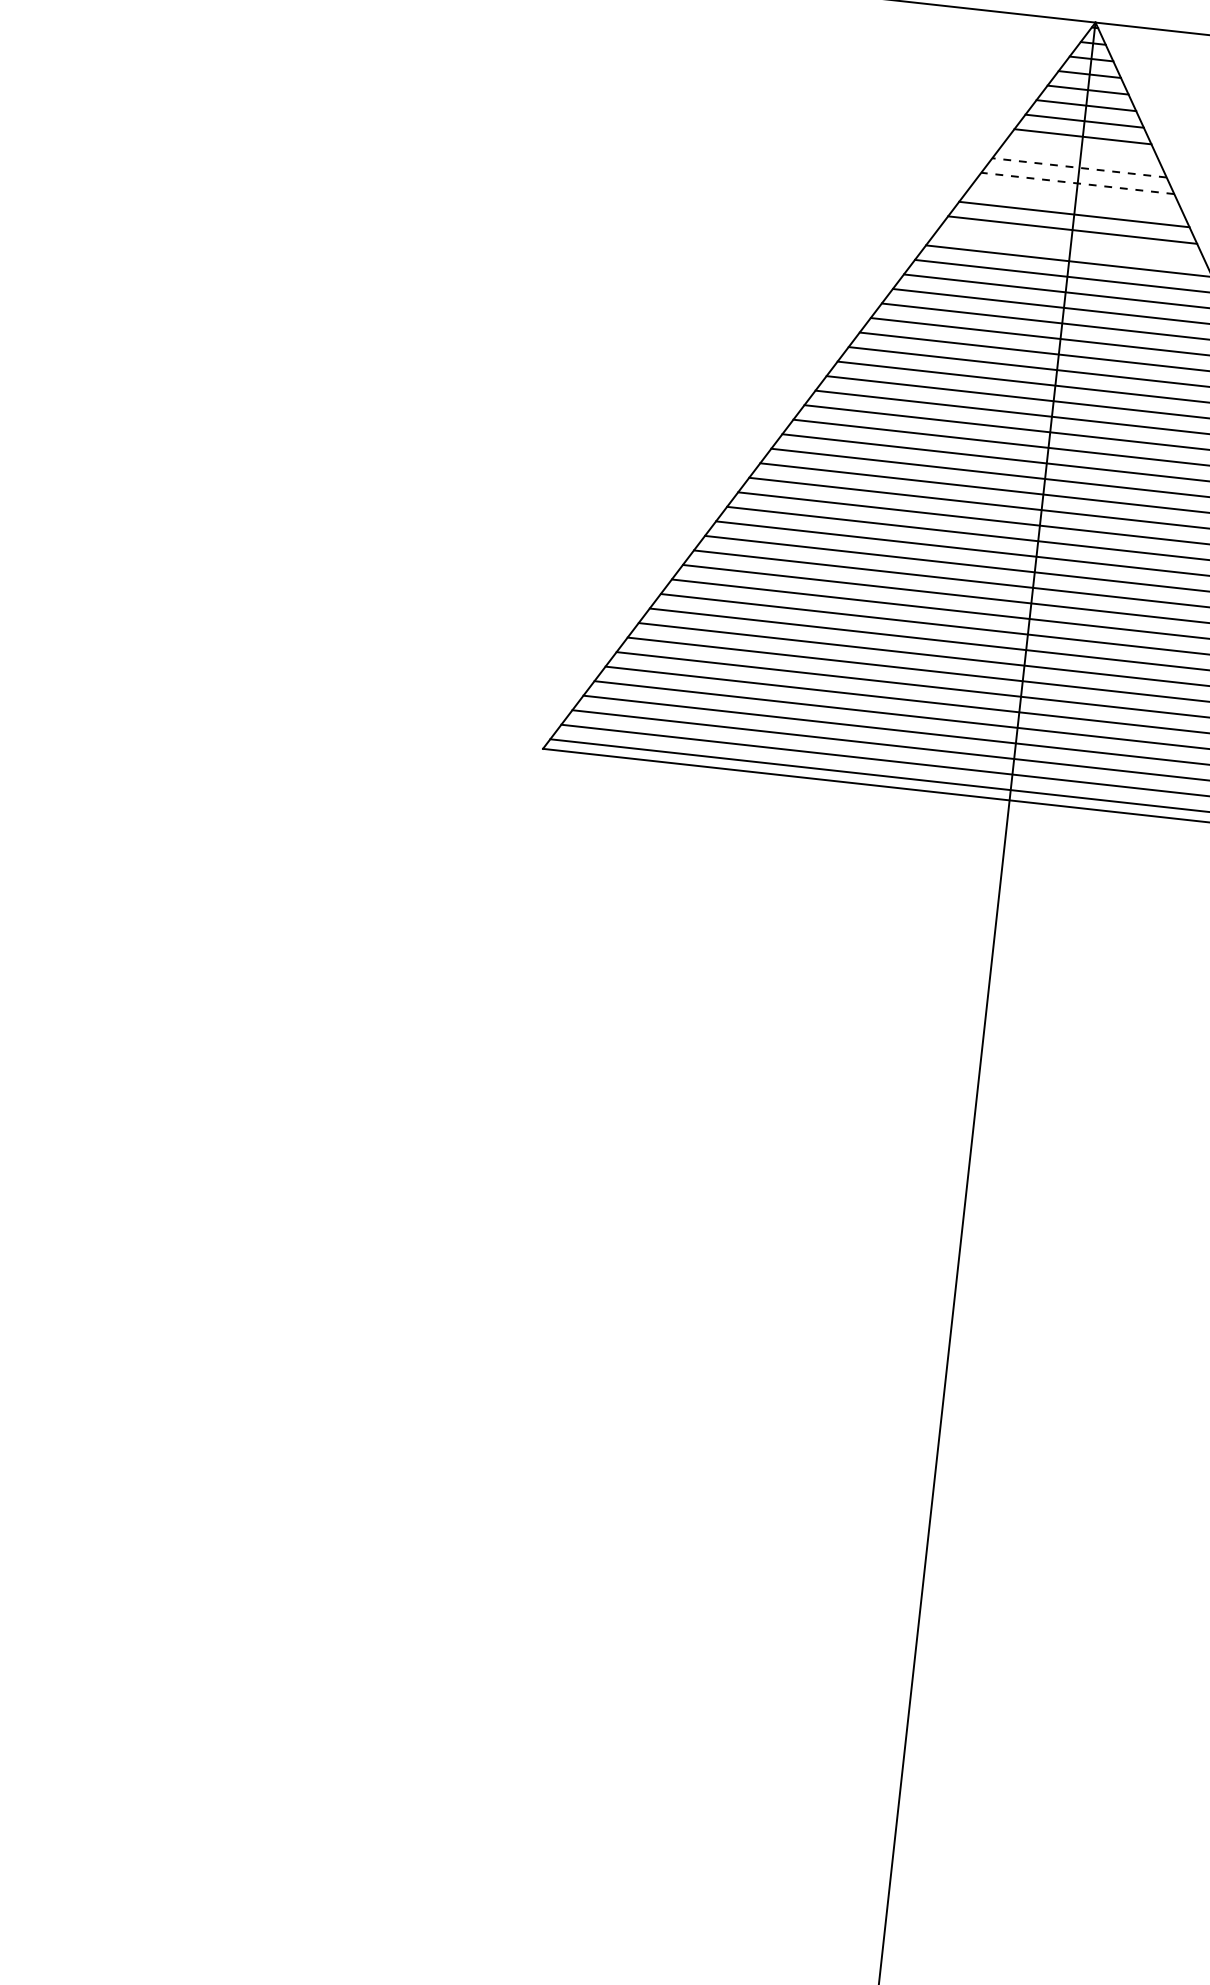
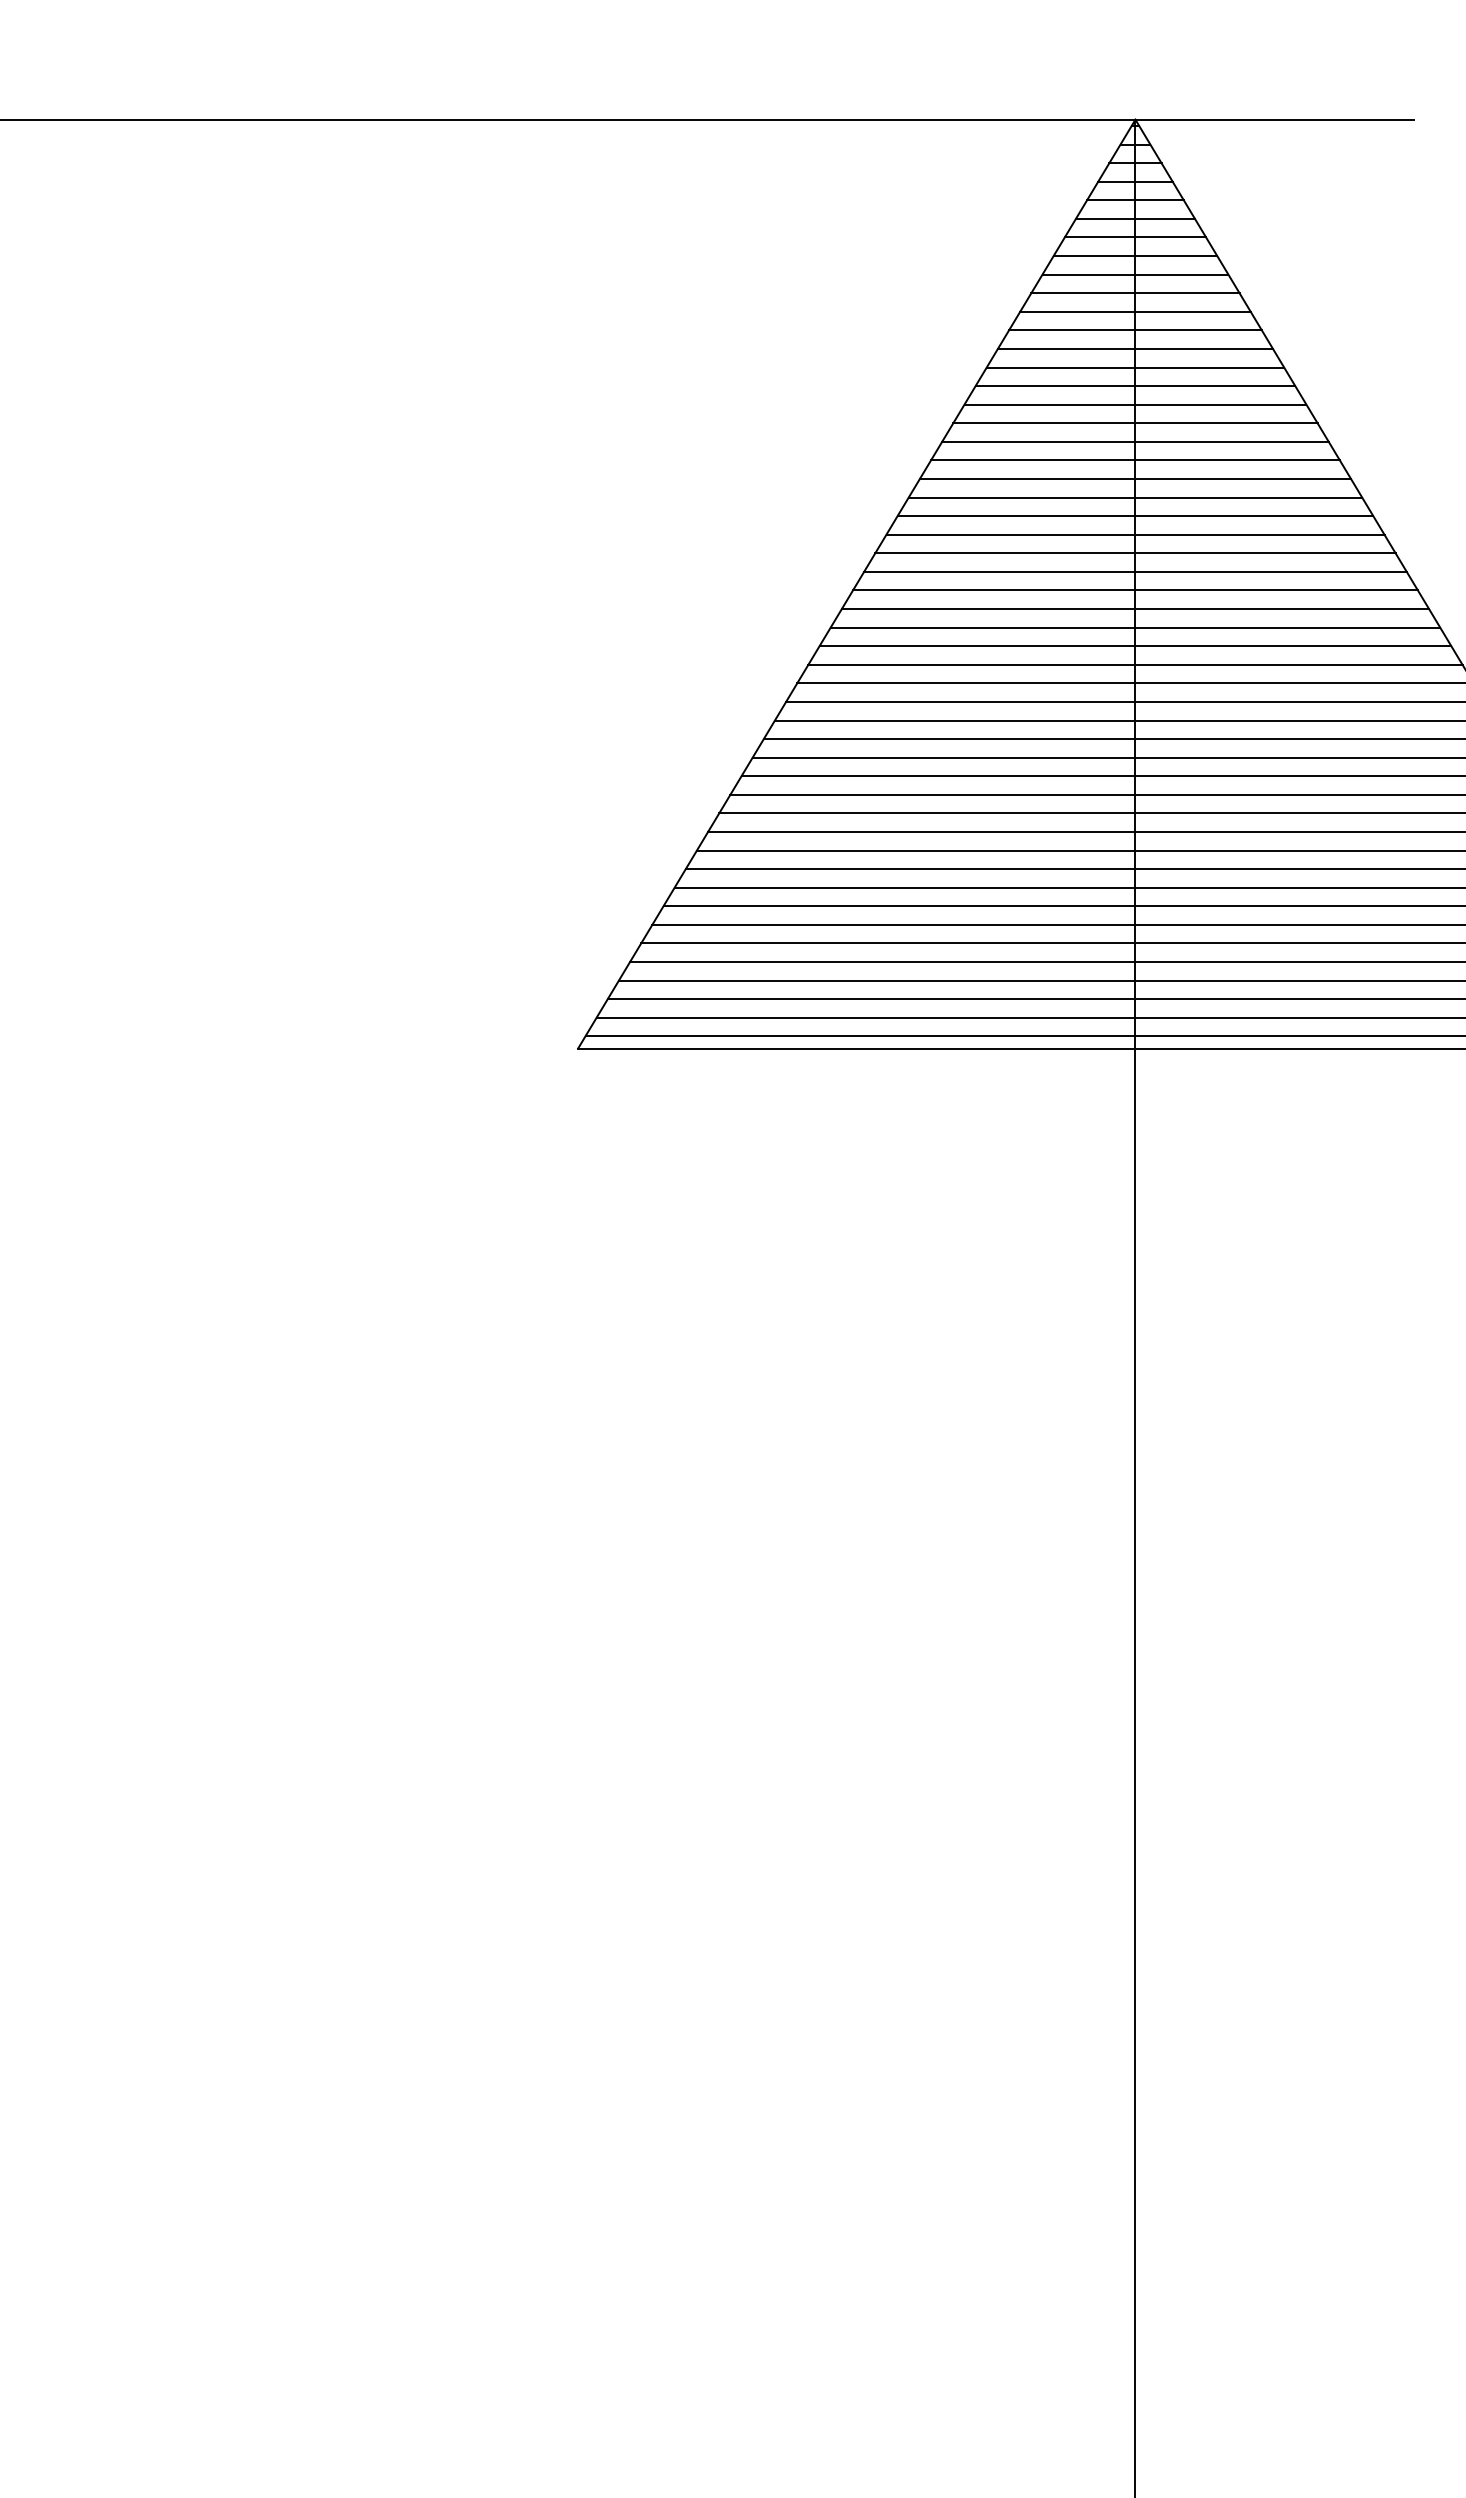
line: (1081, 152) -> (1135, 274), added
line: (1079, 168) -> (1135, 293), dashed -> solid
line: (1077, 183) -> (1135, 311), dashed -> solid
line: (1076, 199) -> (1135, 330), added
line: (1070, 246) -> (1135, 386), added

